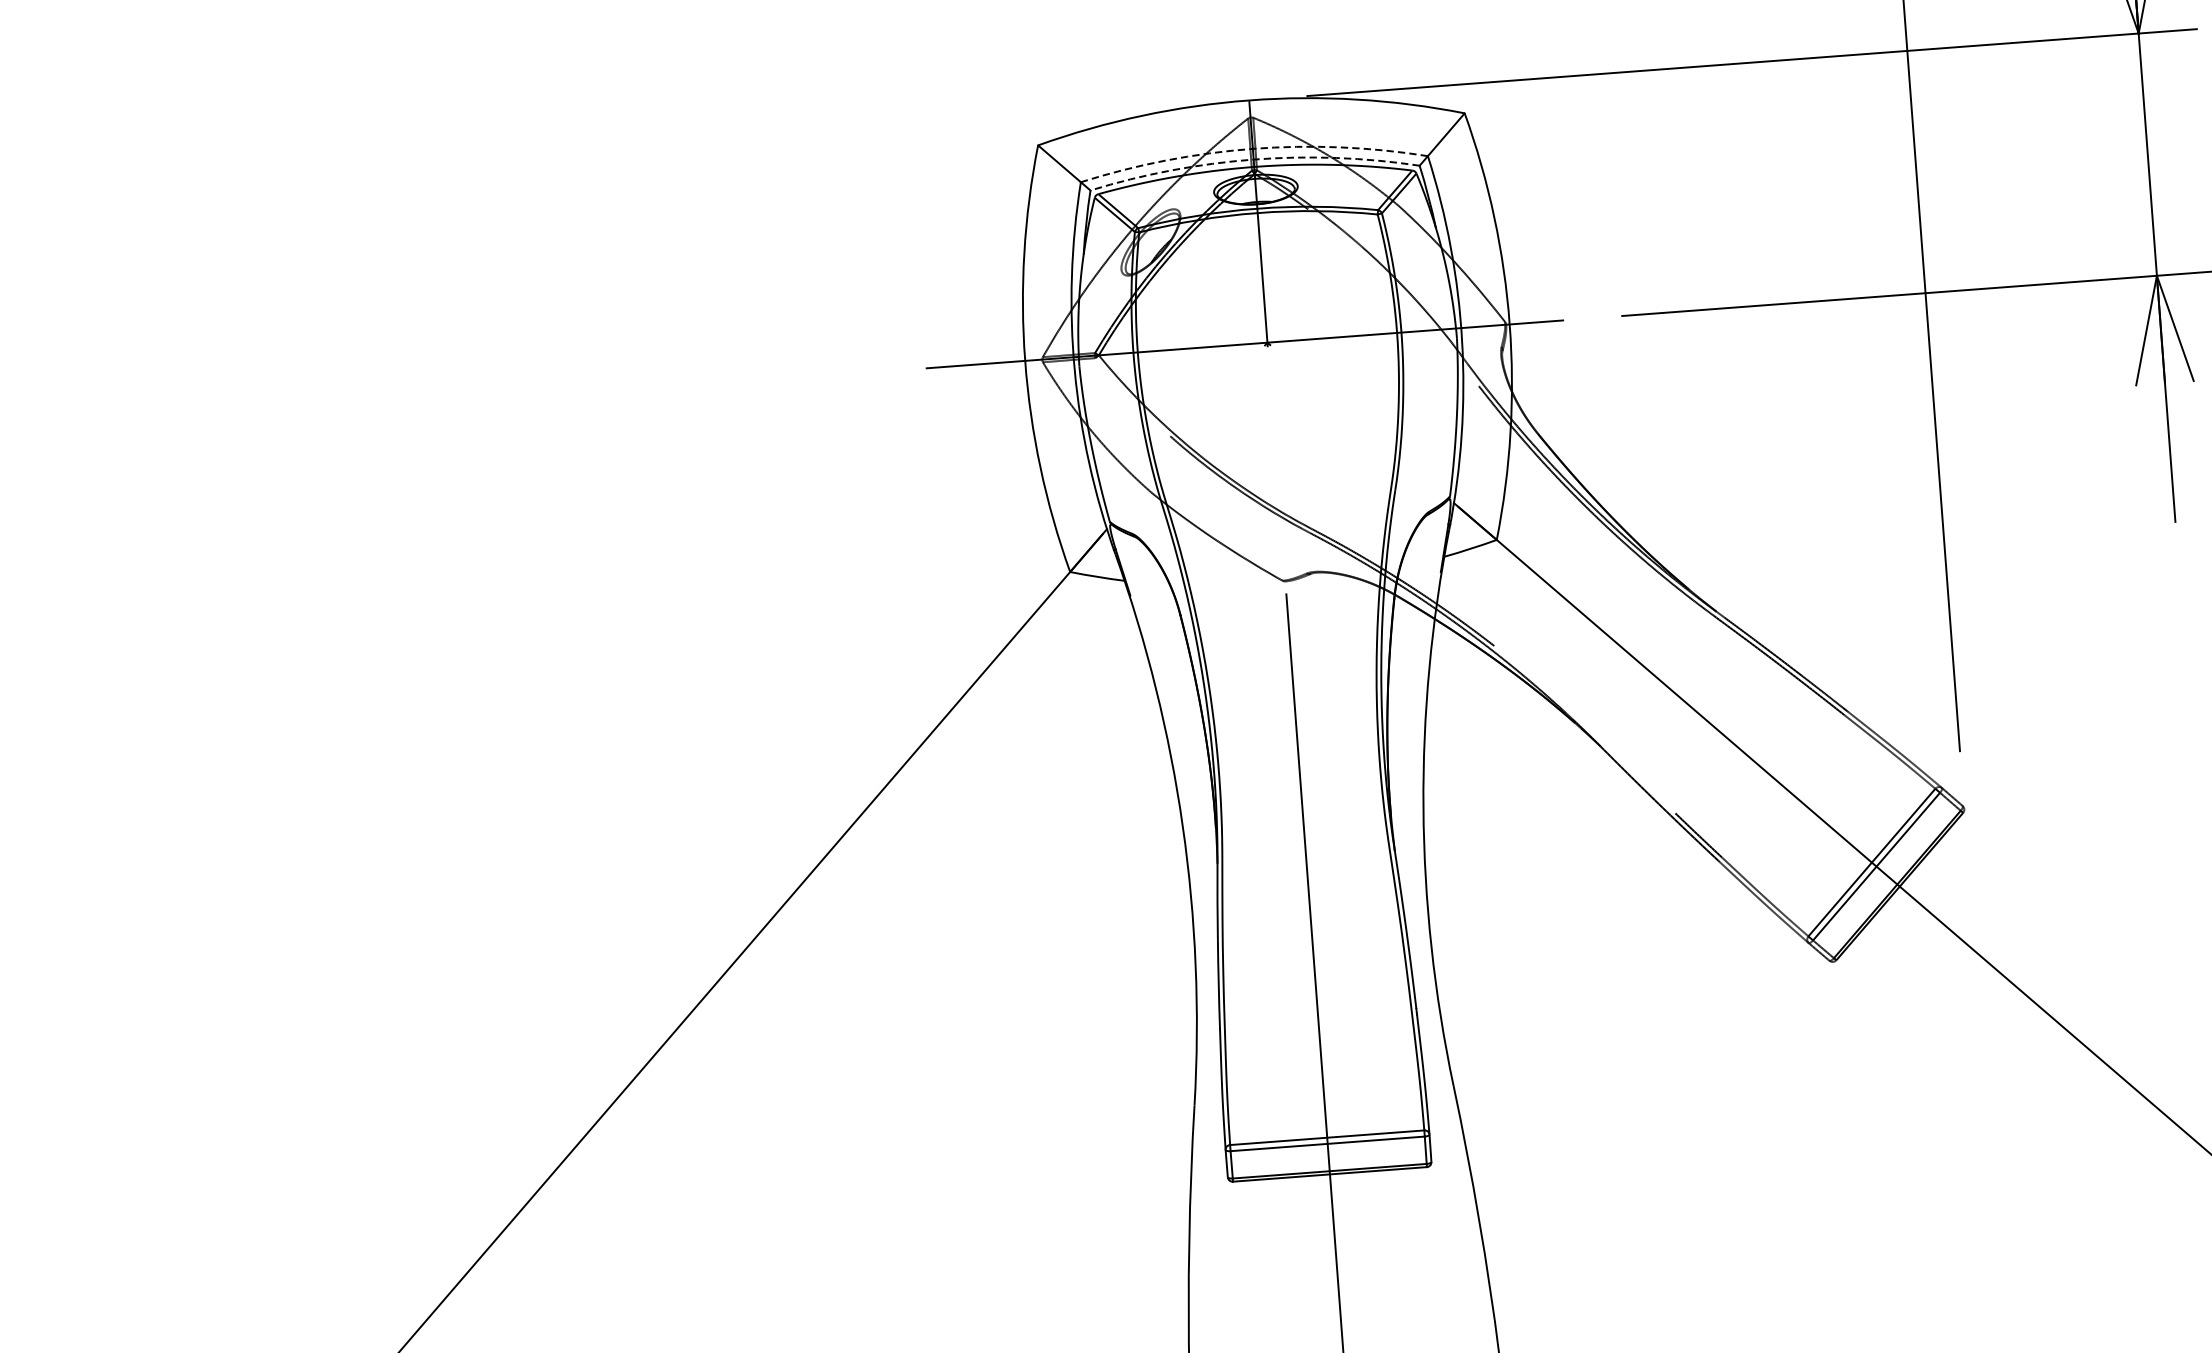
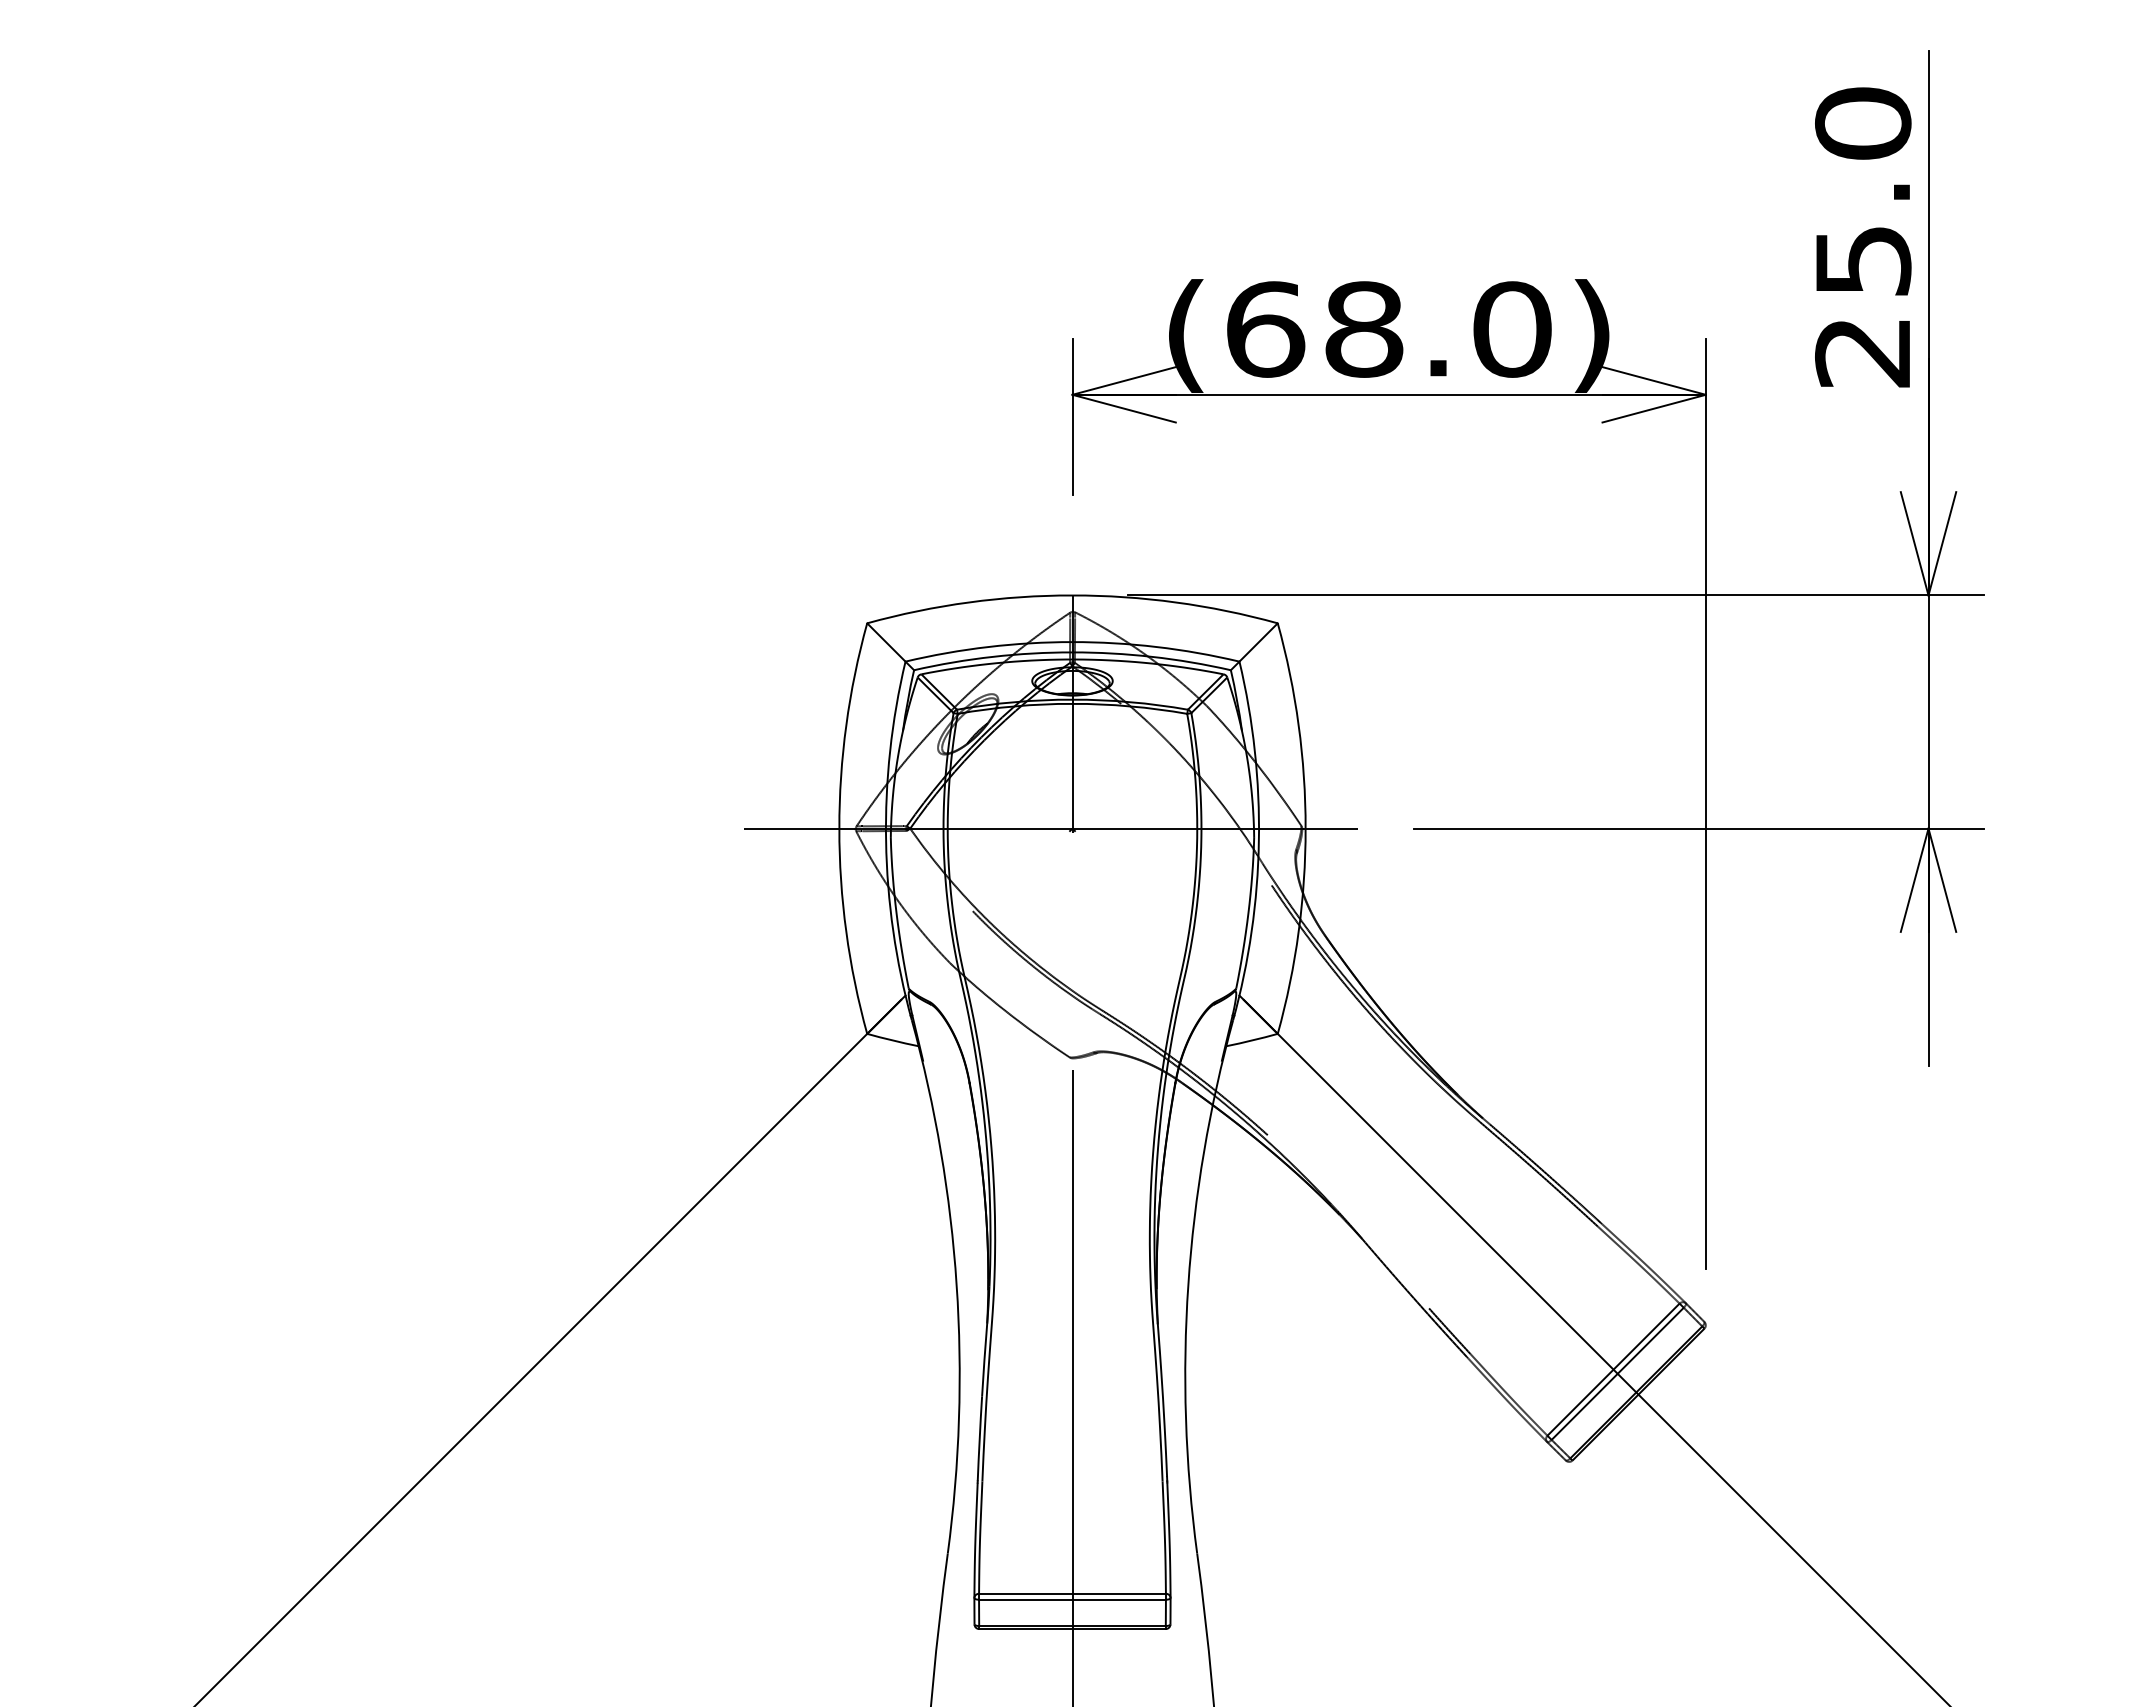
arc: (1252, 149) -> (1072, 642), dashed -> solid
arc: (1253, 159) -> (1072, 652), dashed -> solid

